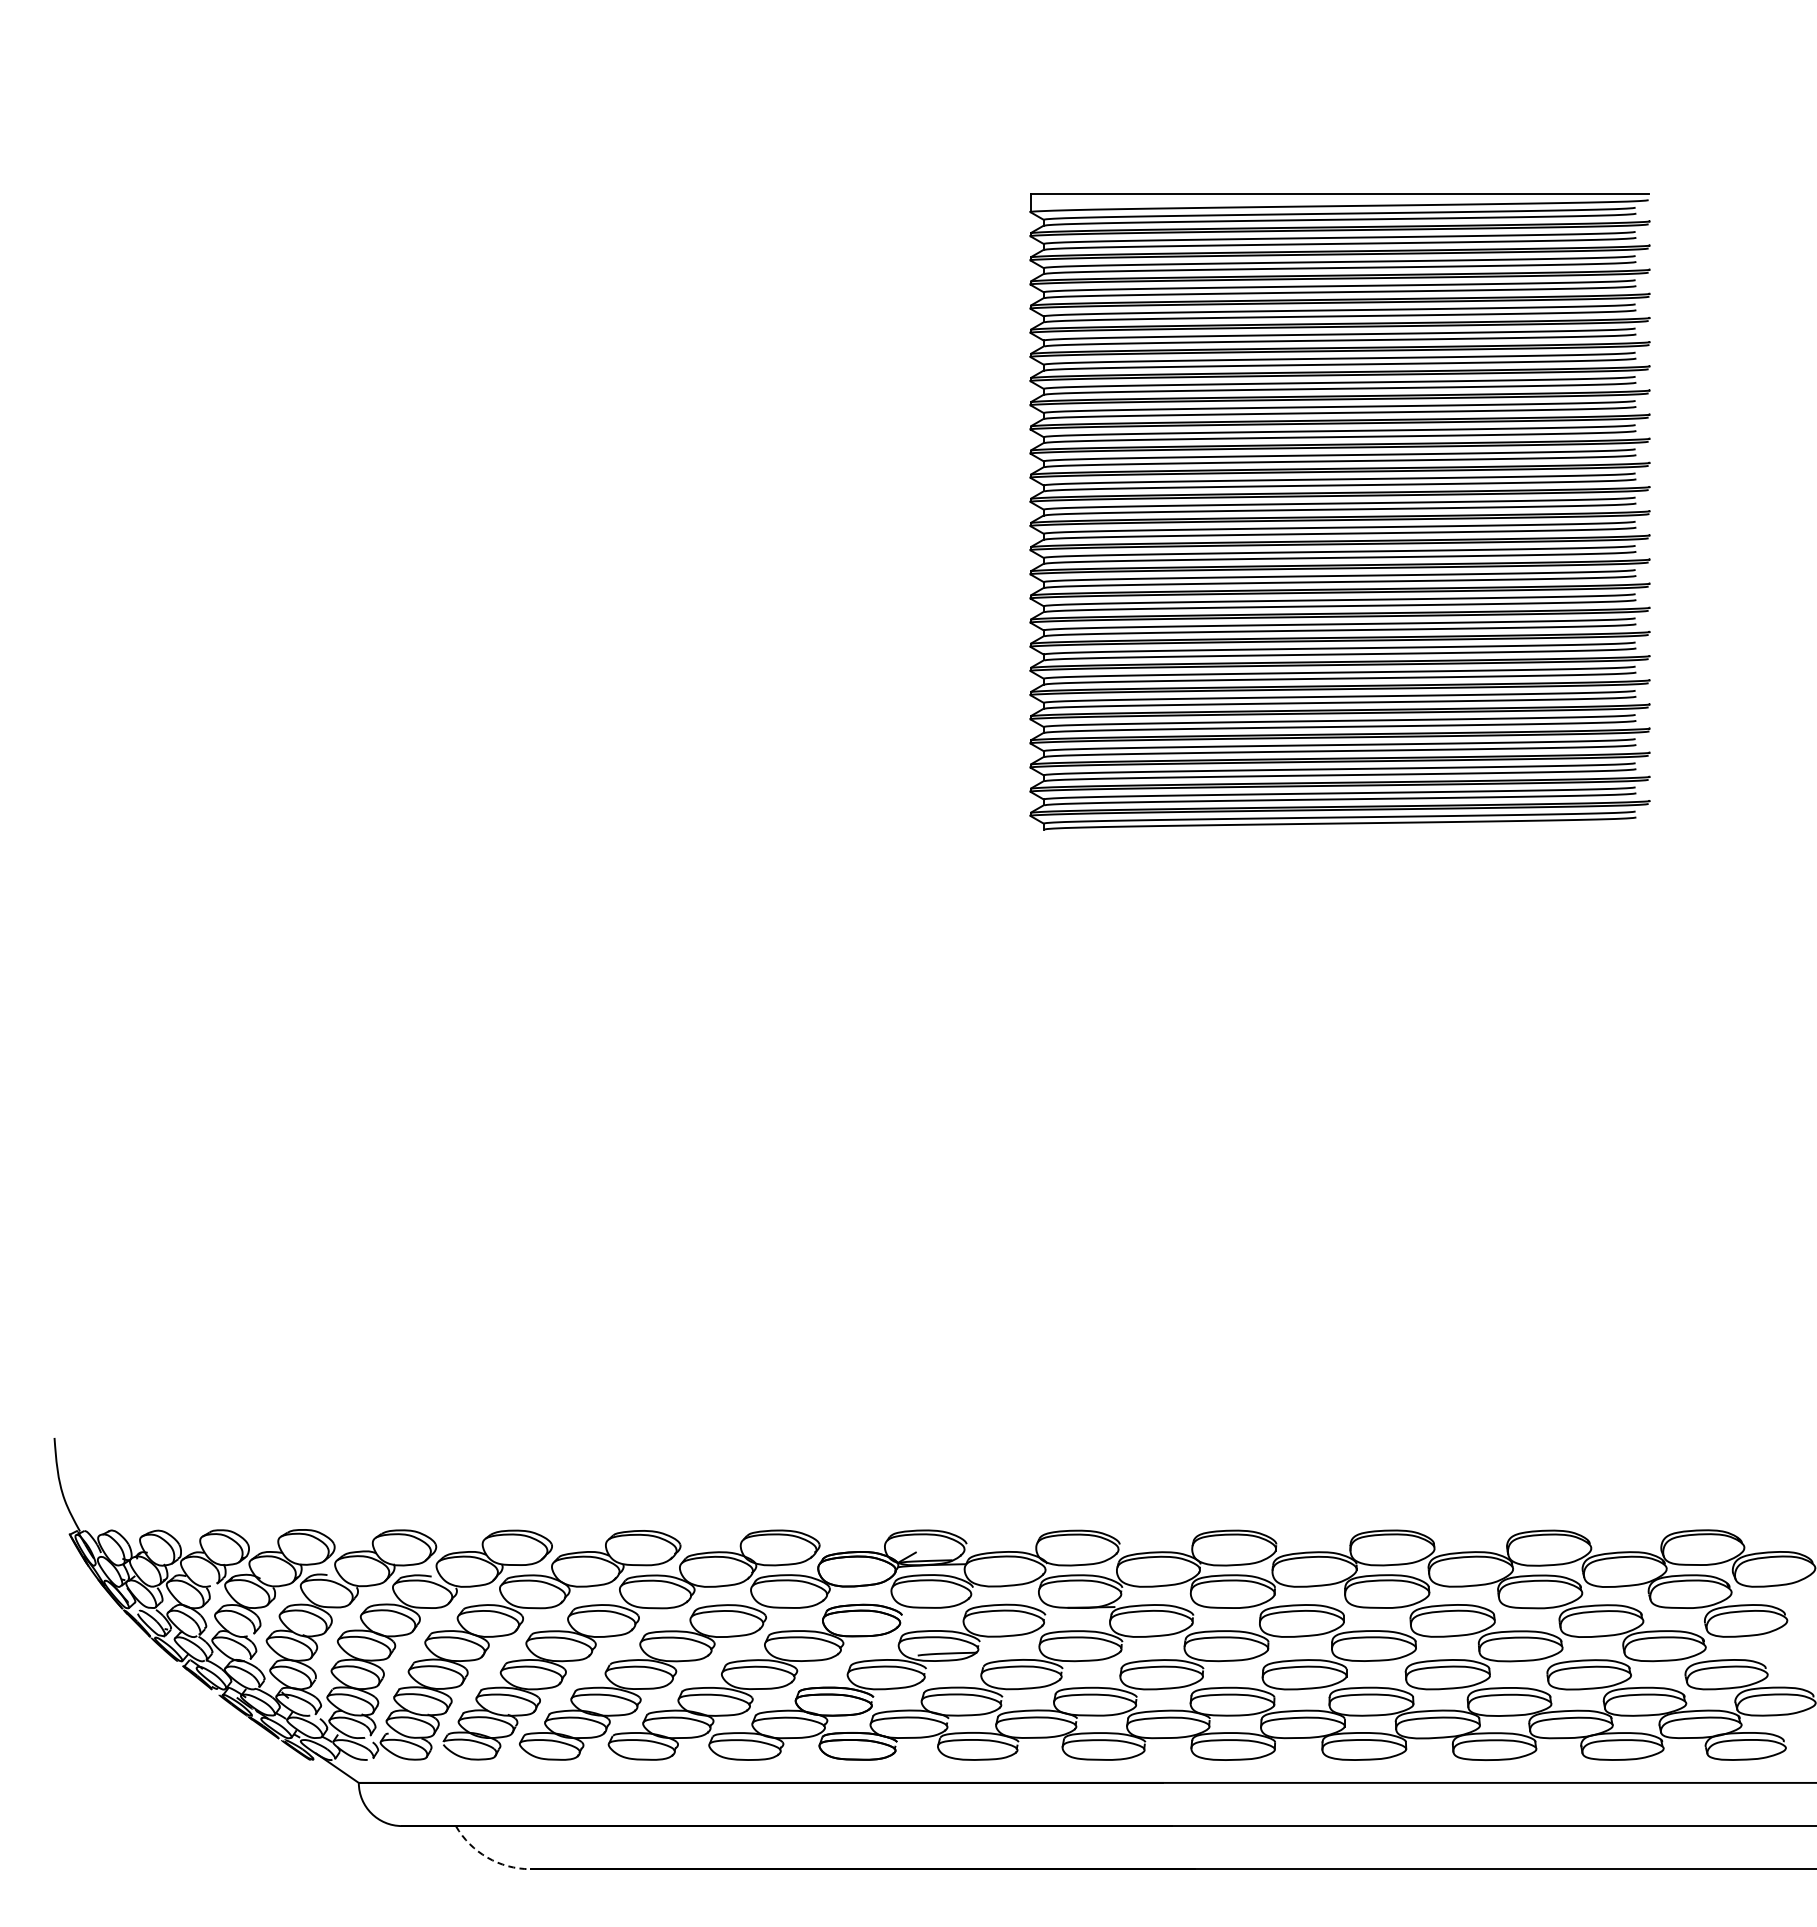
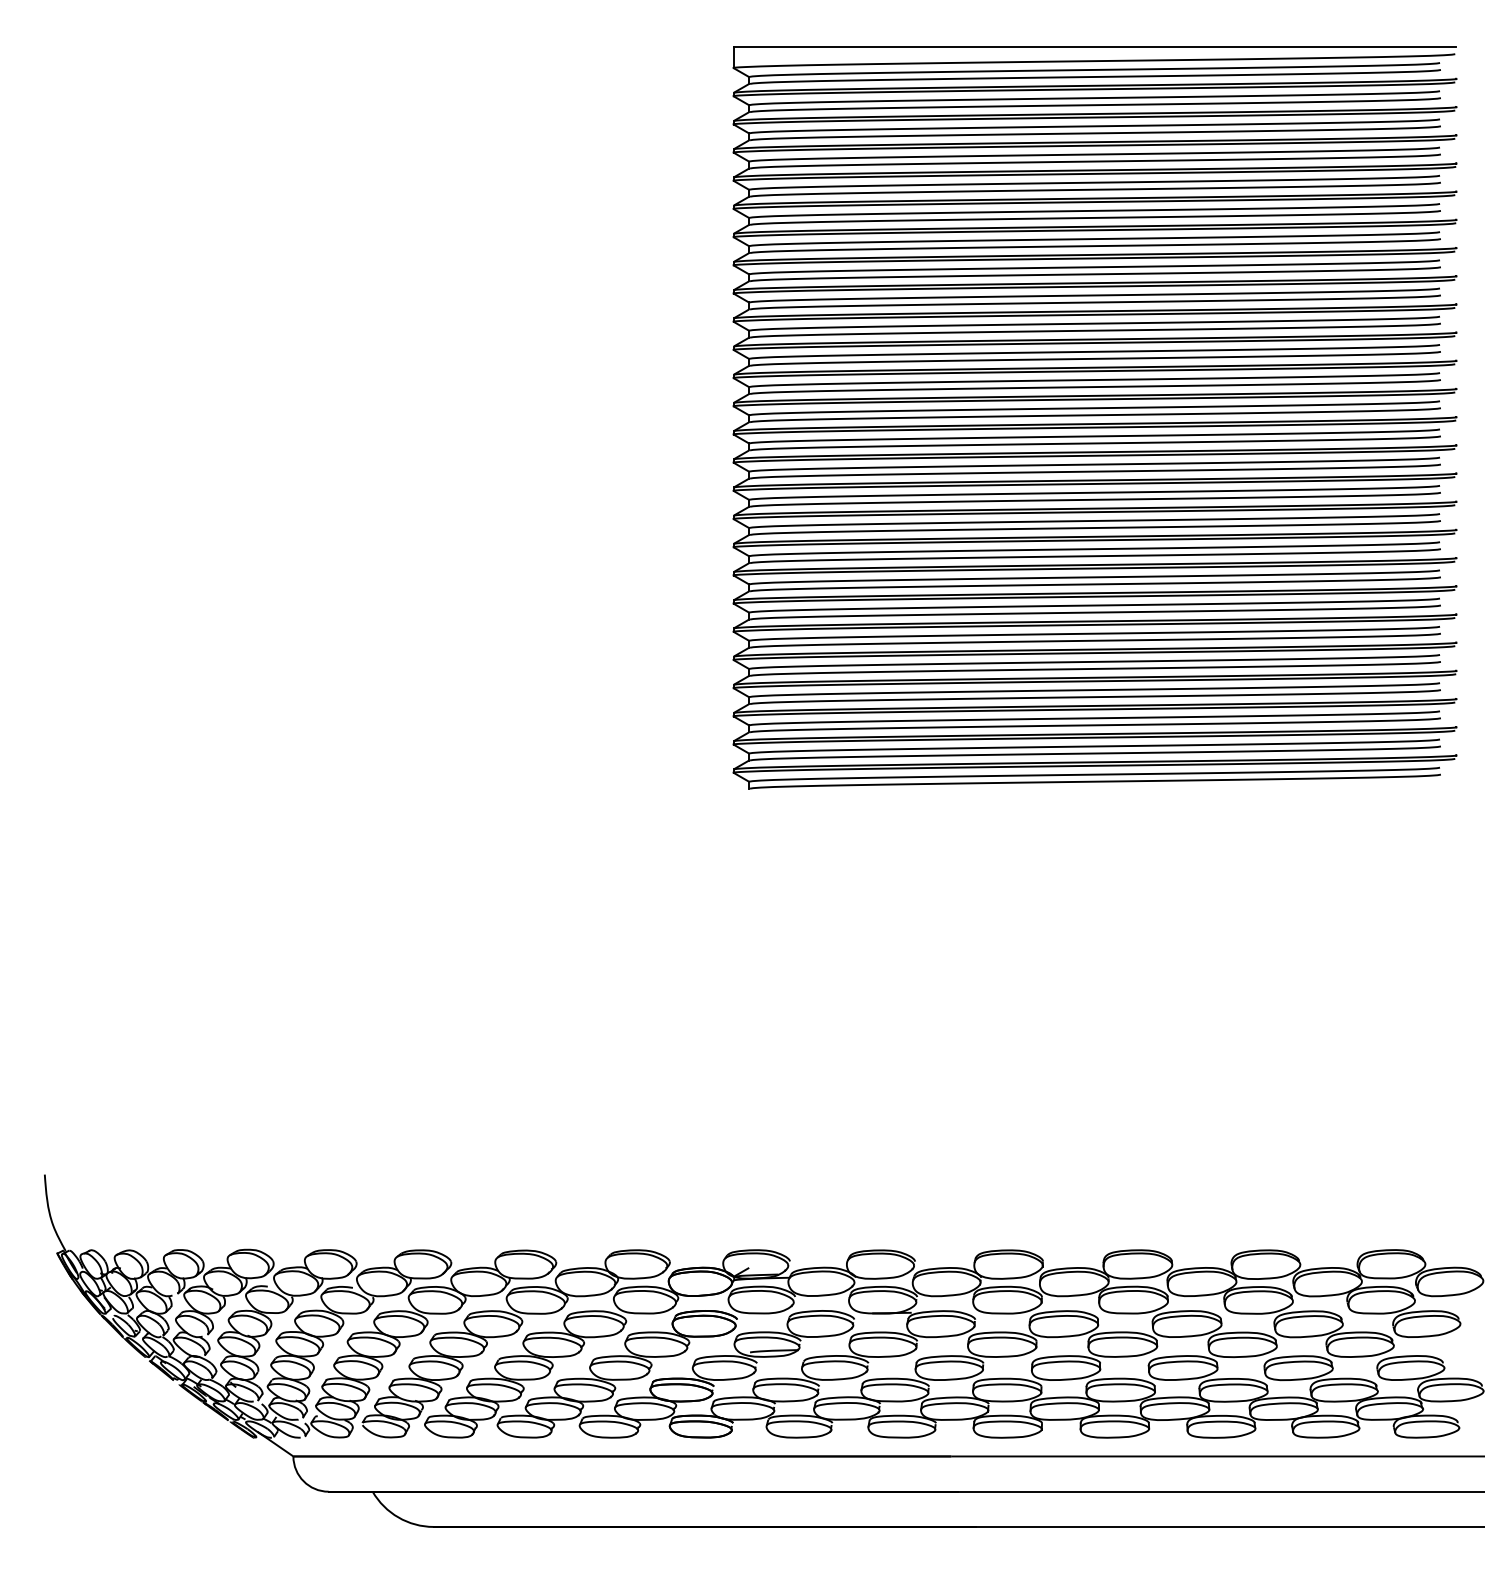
part: (1339, 511) -> (1094, 417), size x1.43
arc: (487, 1857) -> (398, 1517), dashed -> solid

